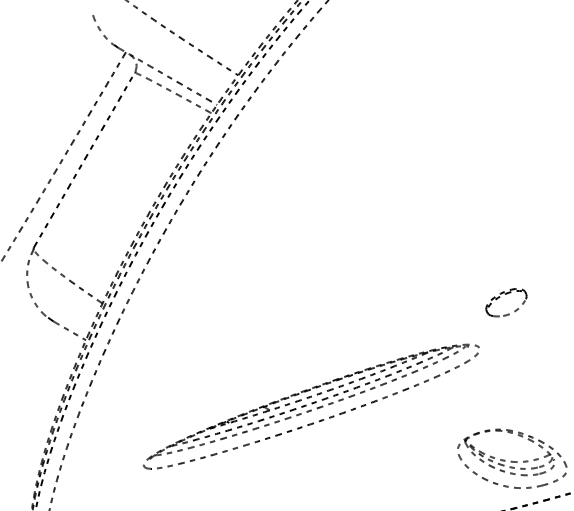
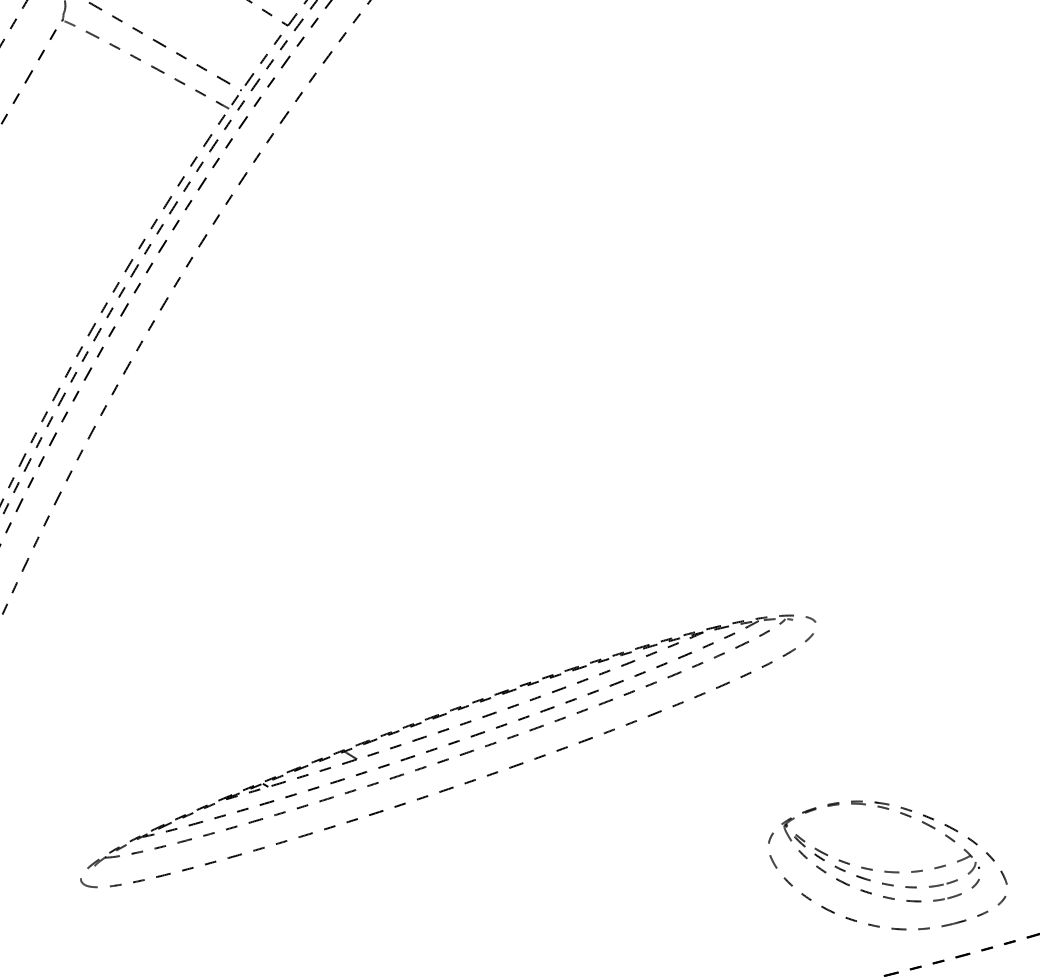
part: (500, 297) -> (861, 512), removed

